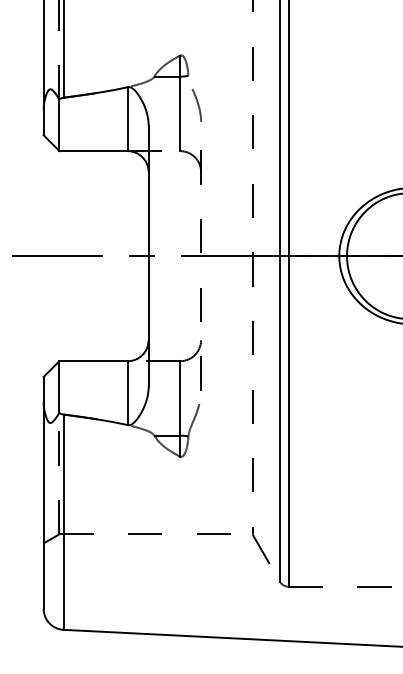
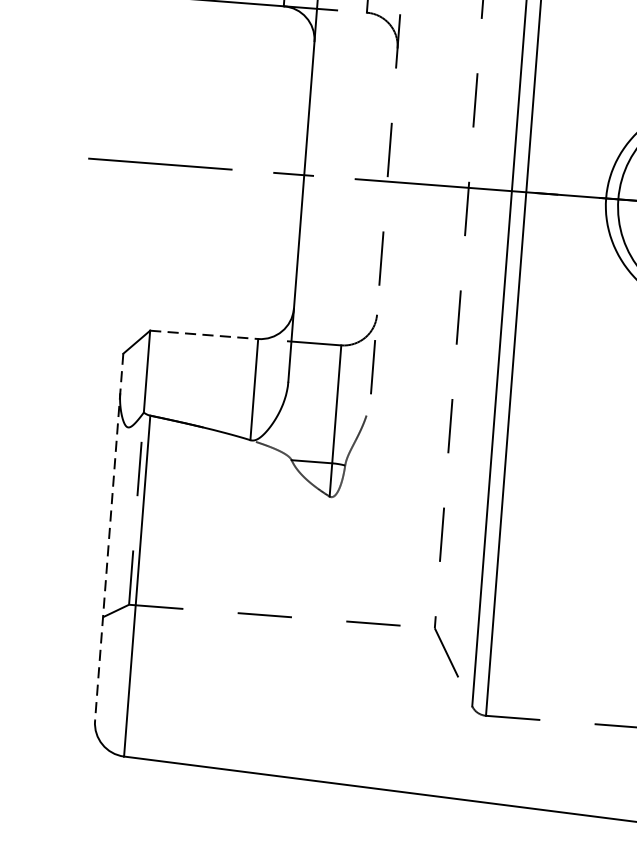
line: (94, 361) -> (205, 335), solid -> dashed
line: (43, 492) -> (108, 536), solid -> dashed

